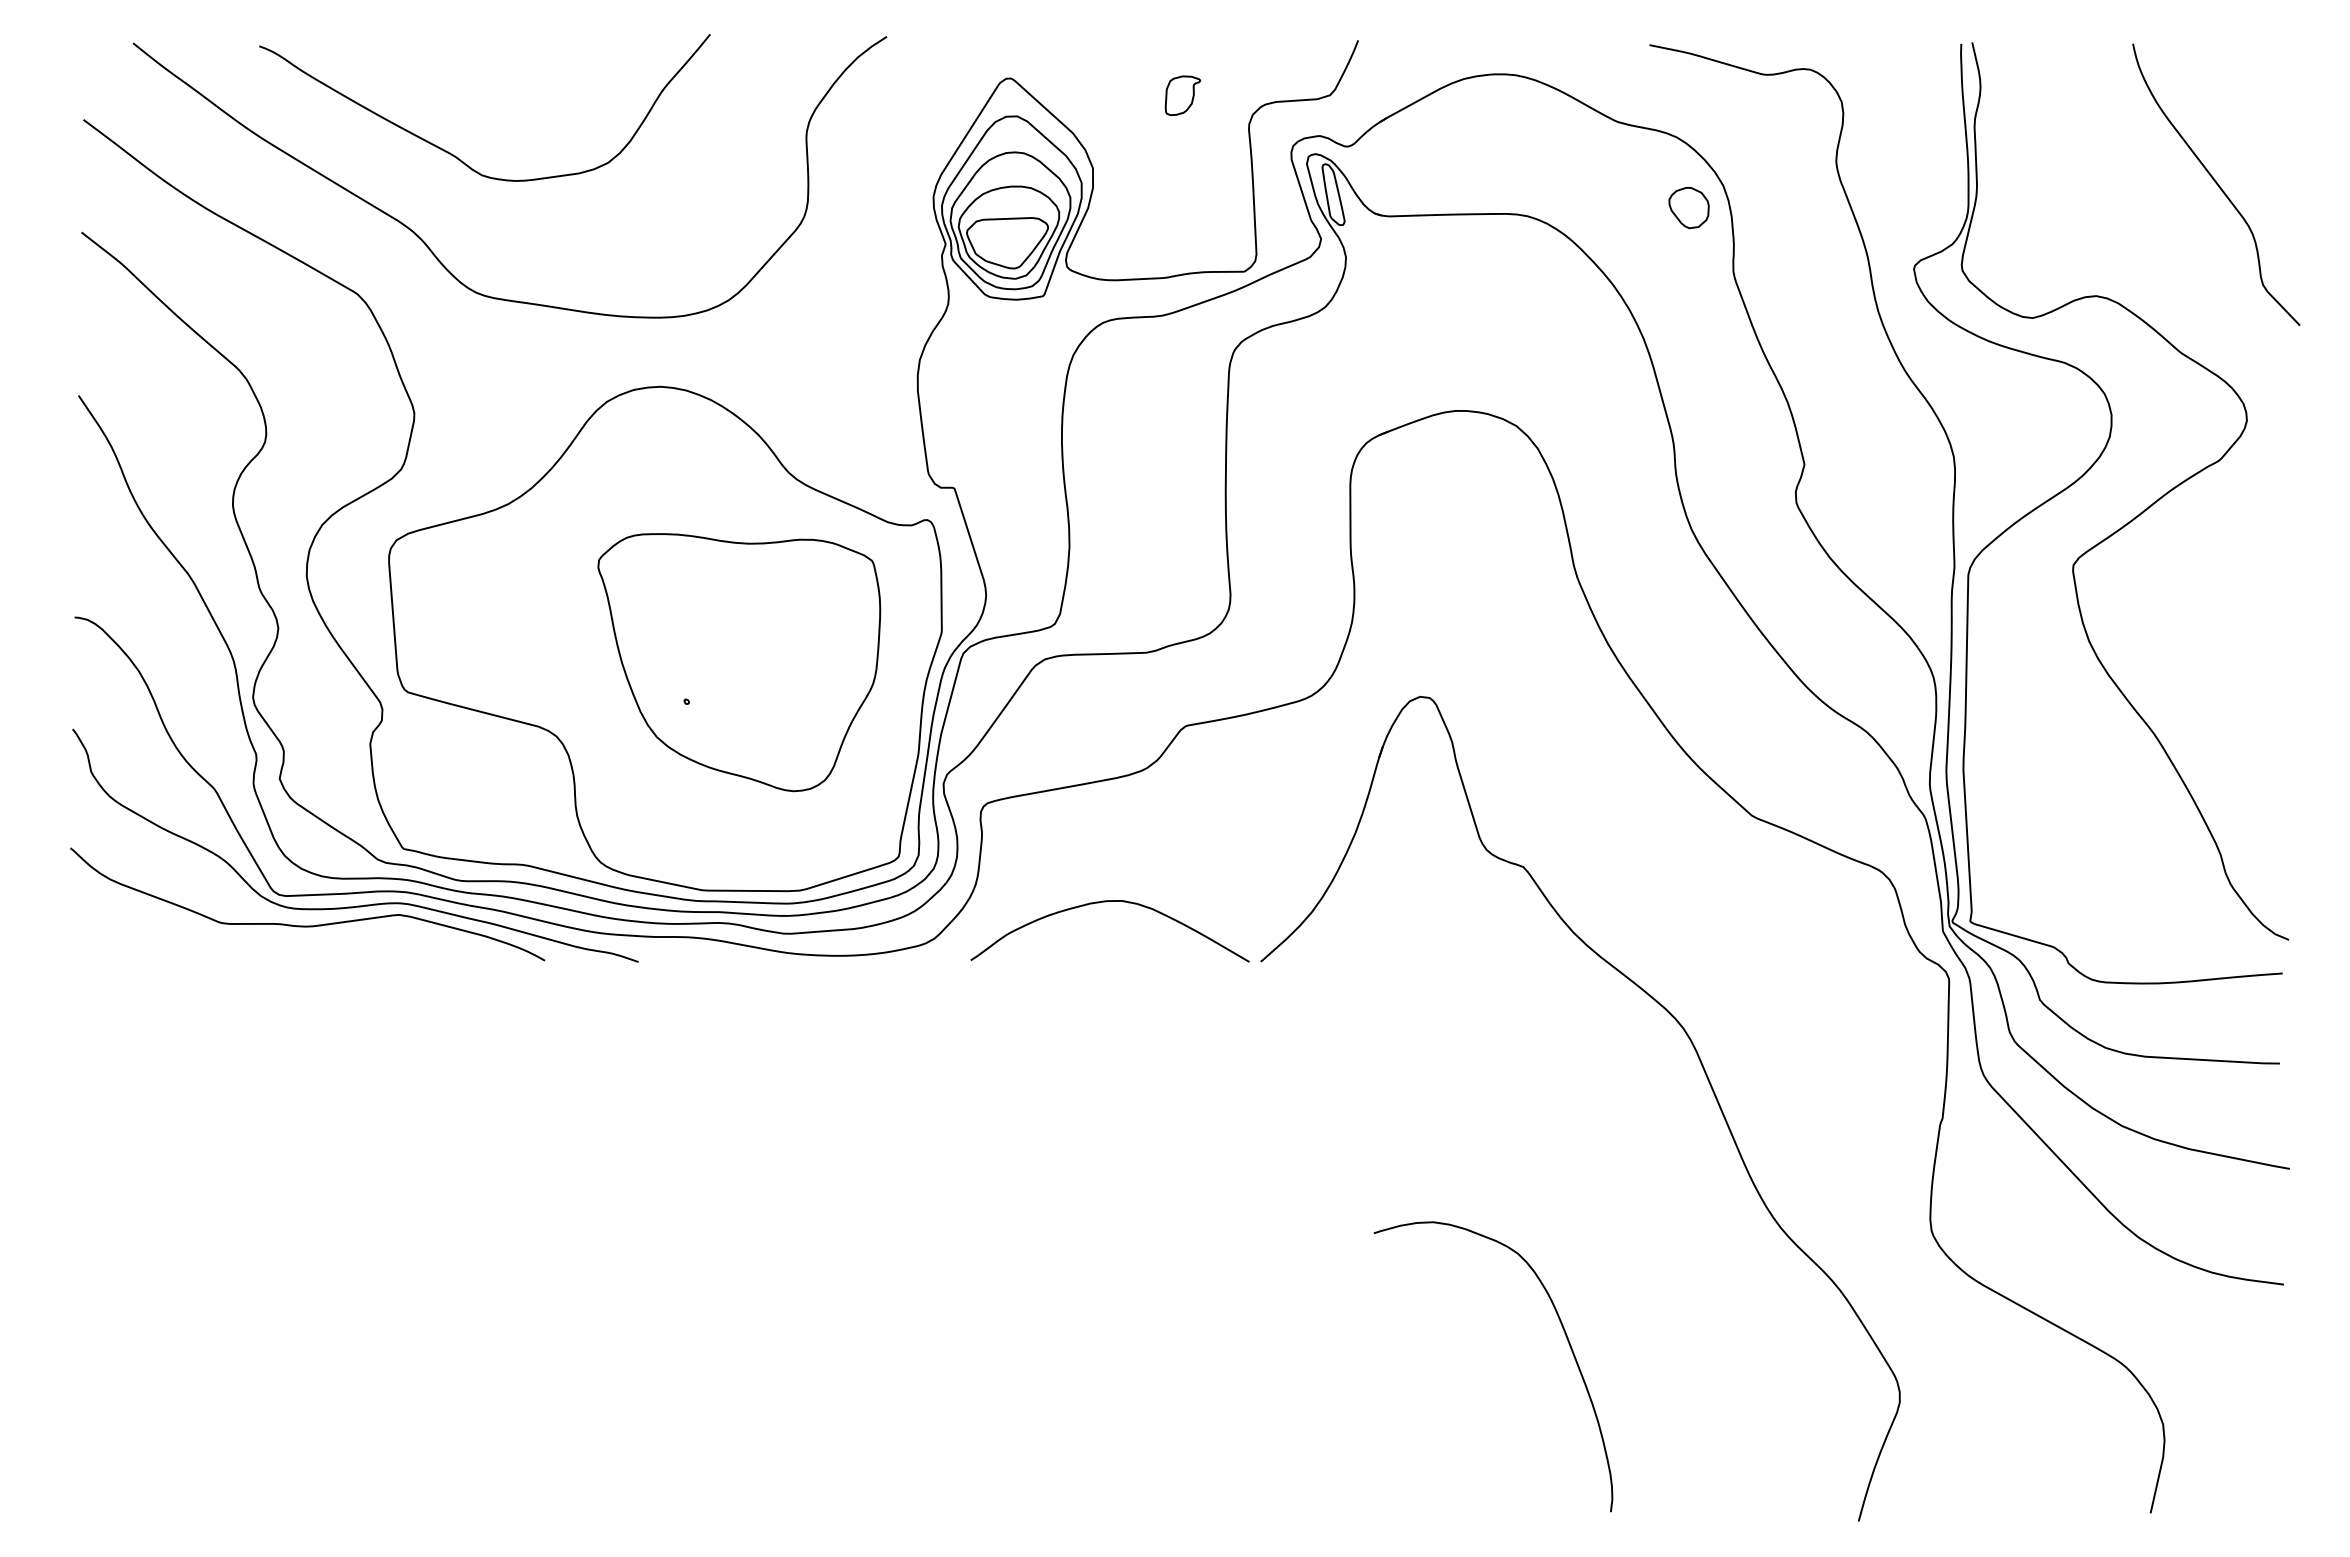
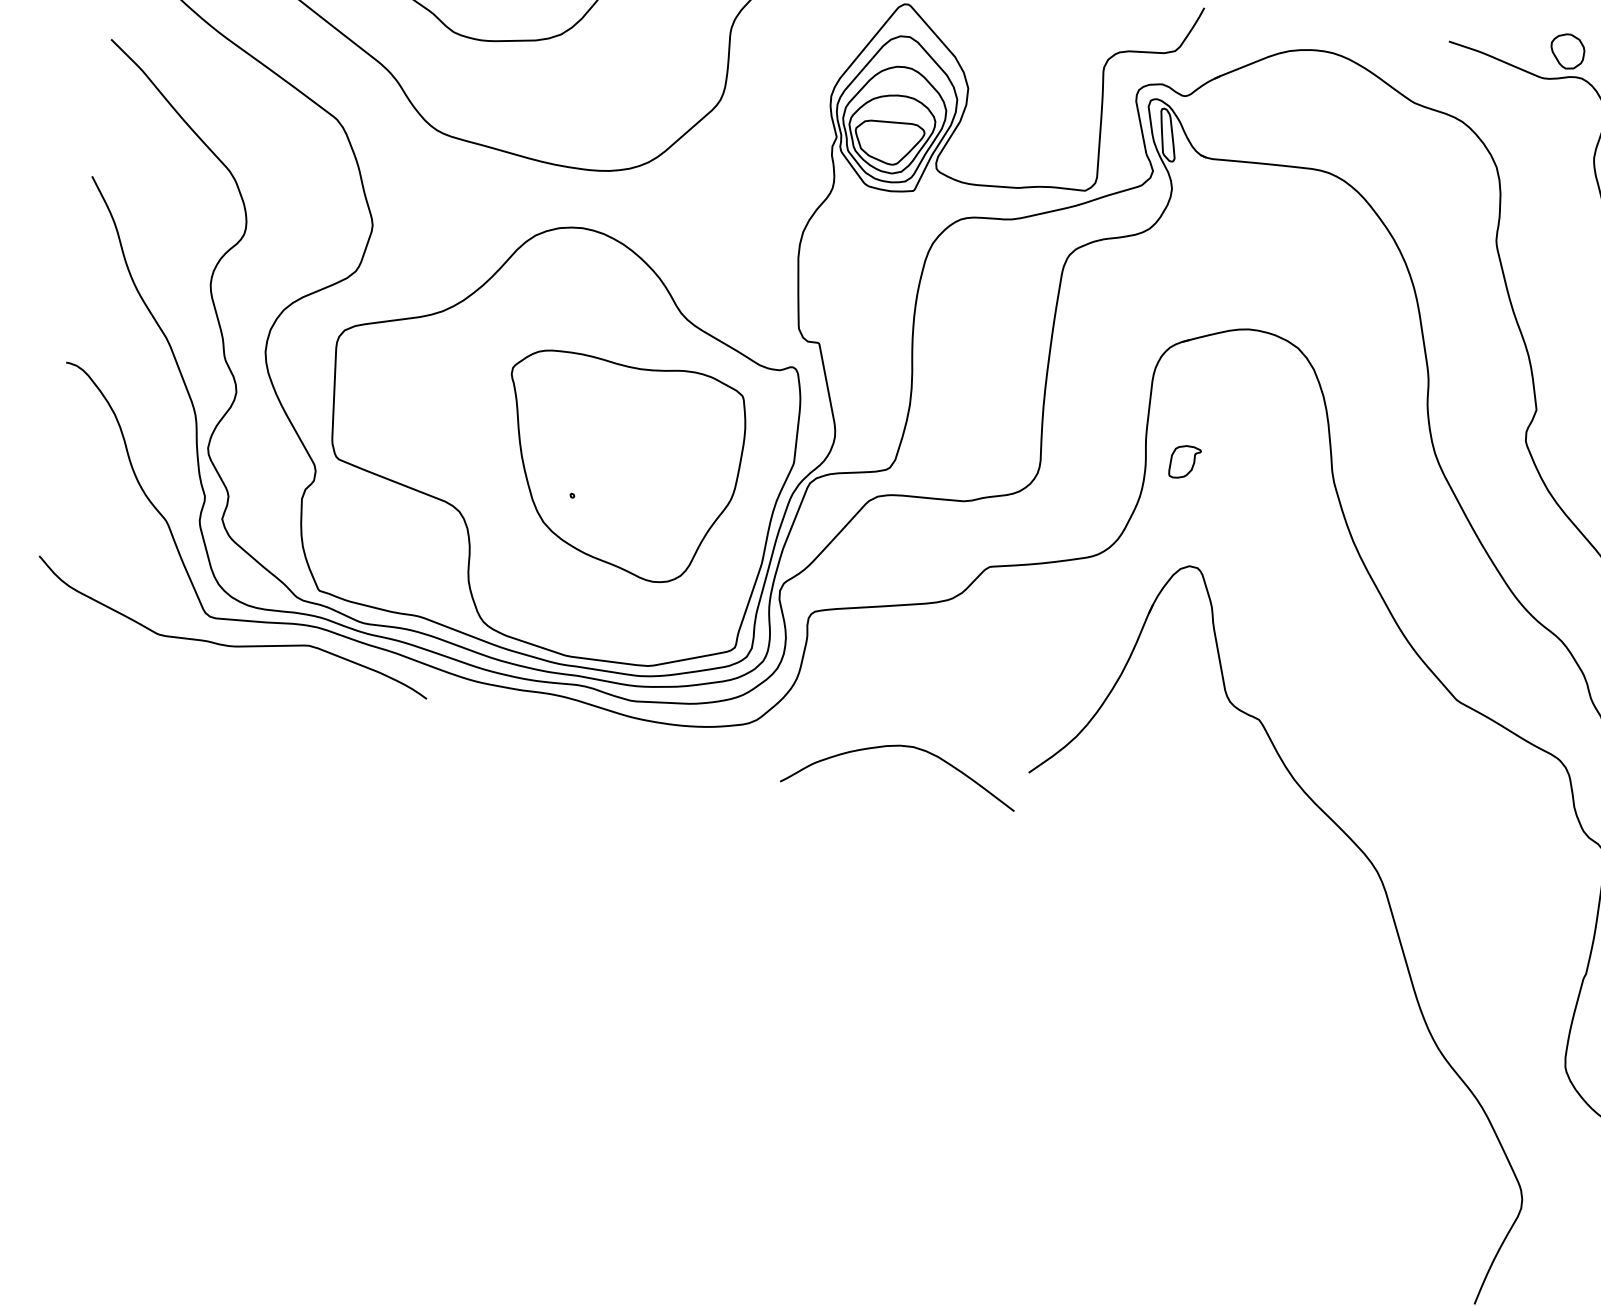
part: (1182, 95) -> (1184, 462), moved
part: (1688, 207) -> (1567, 51), moved
curve: (1106, 902) -> (900, 746), moved
curve: (365, 904) -> (281, 633), removed
curve: (1565, 1336) -> (1246, 1118), removed

